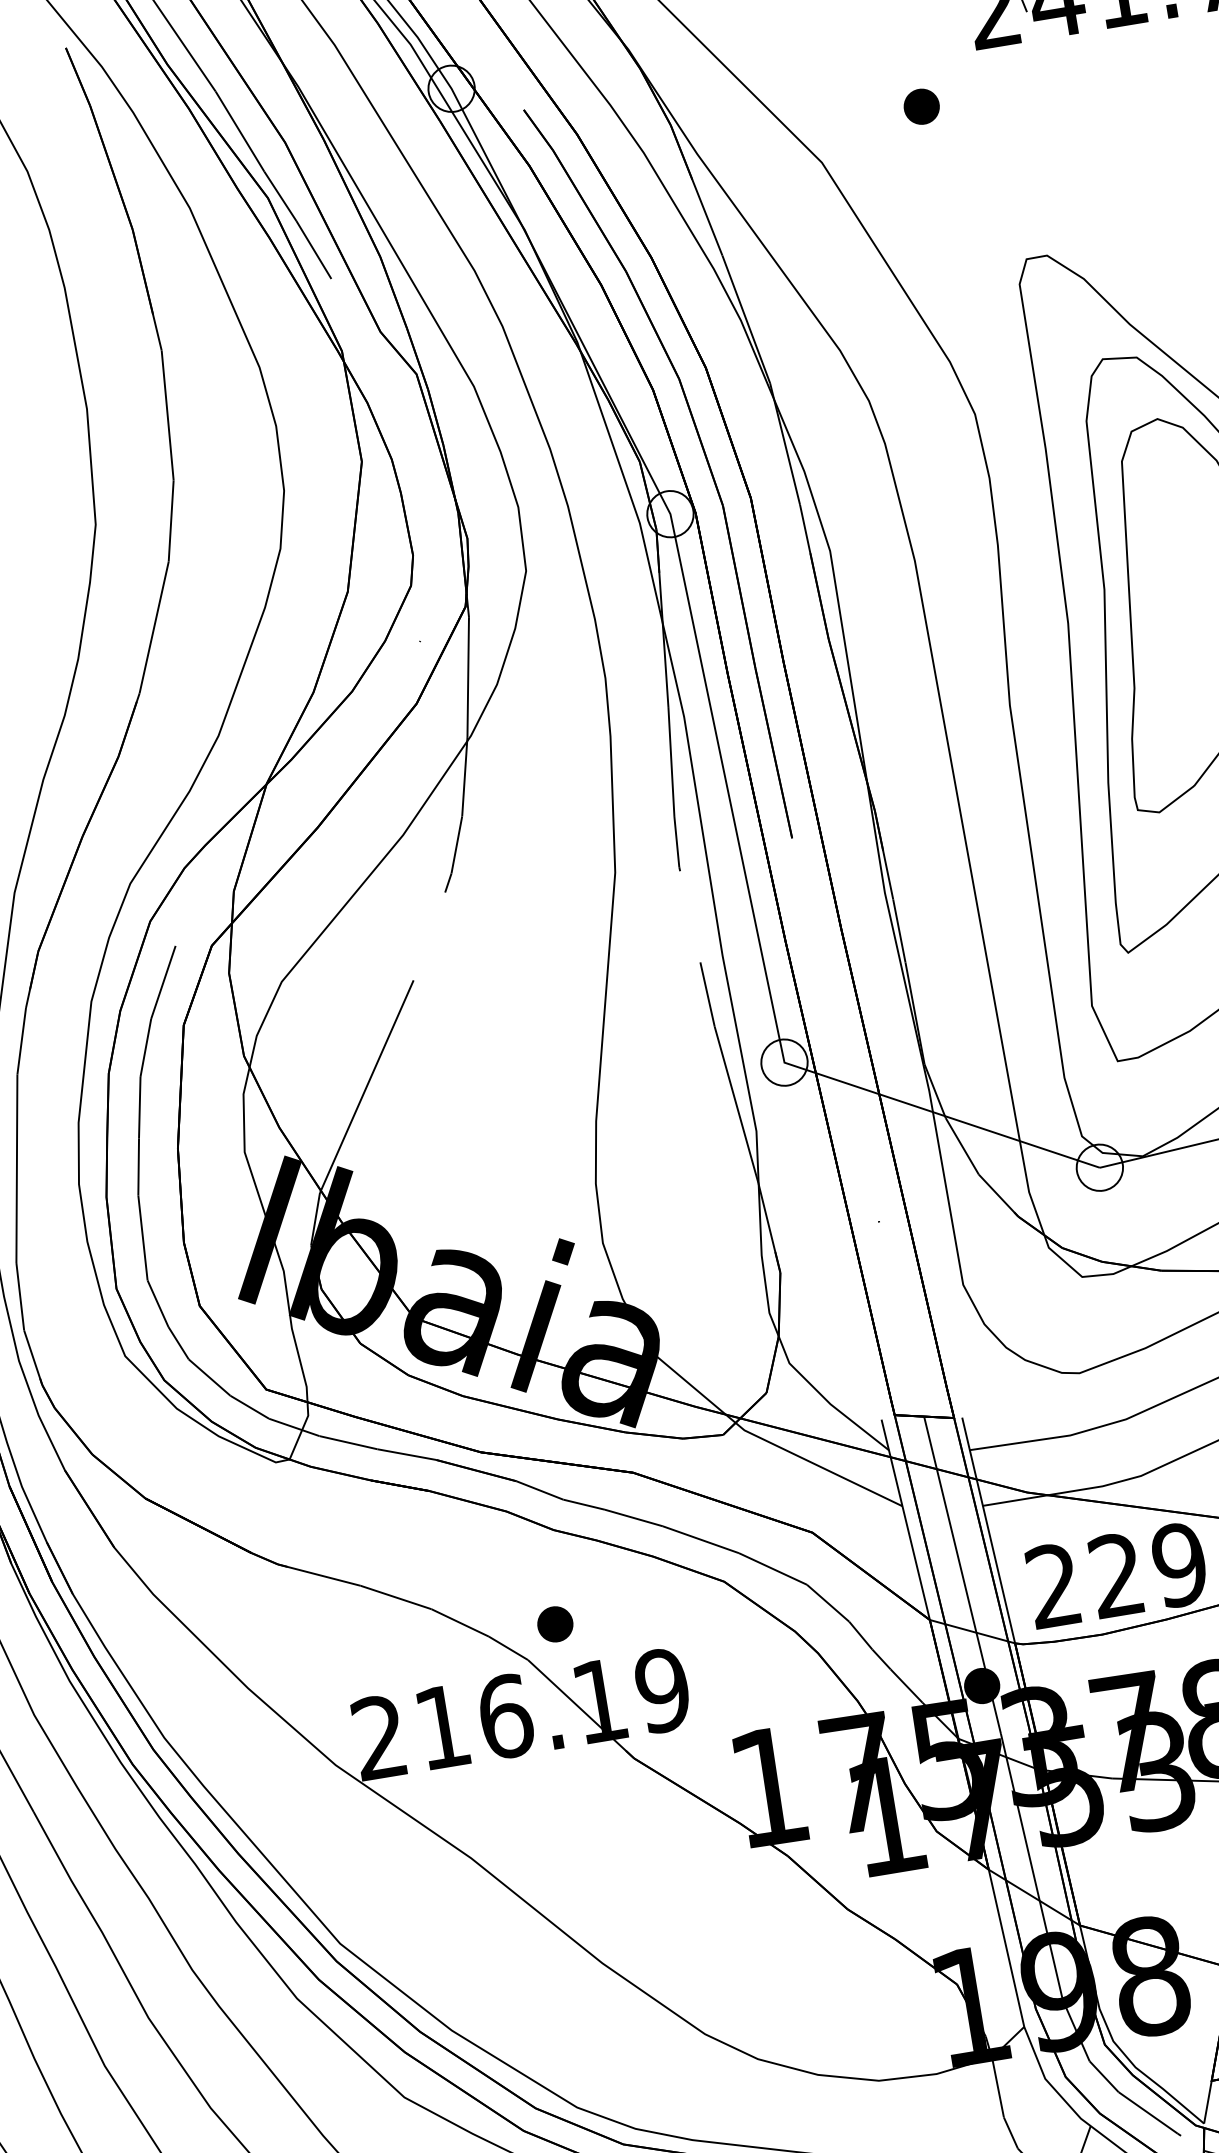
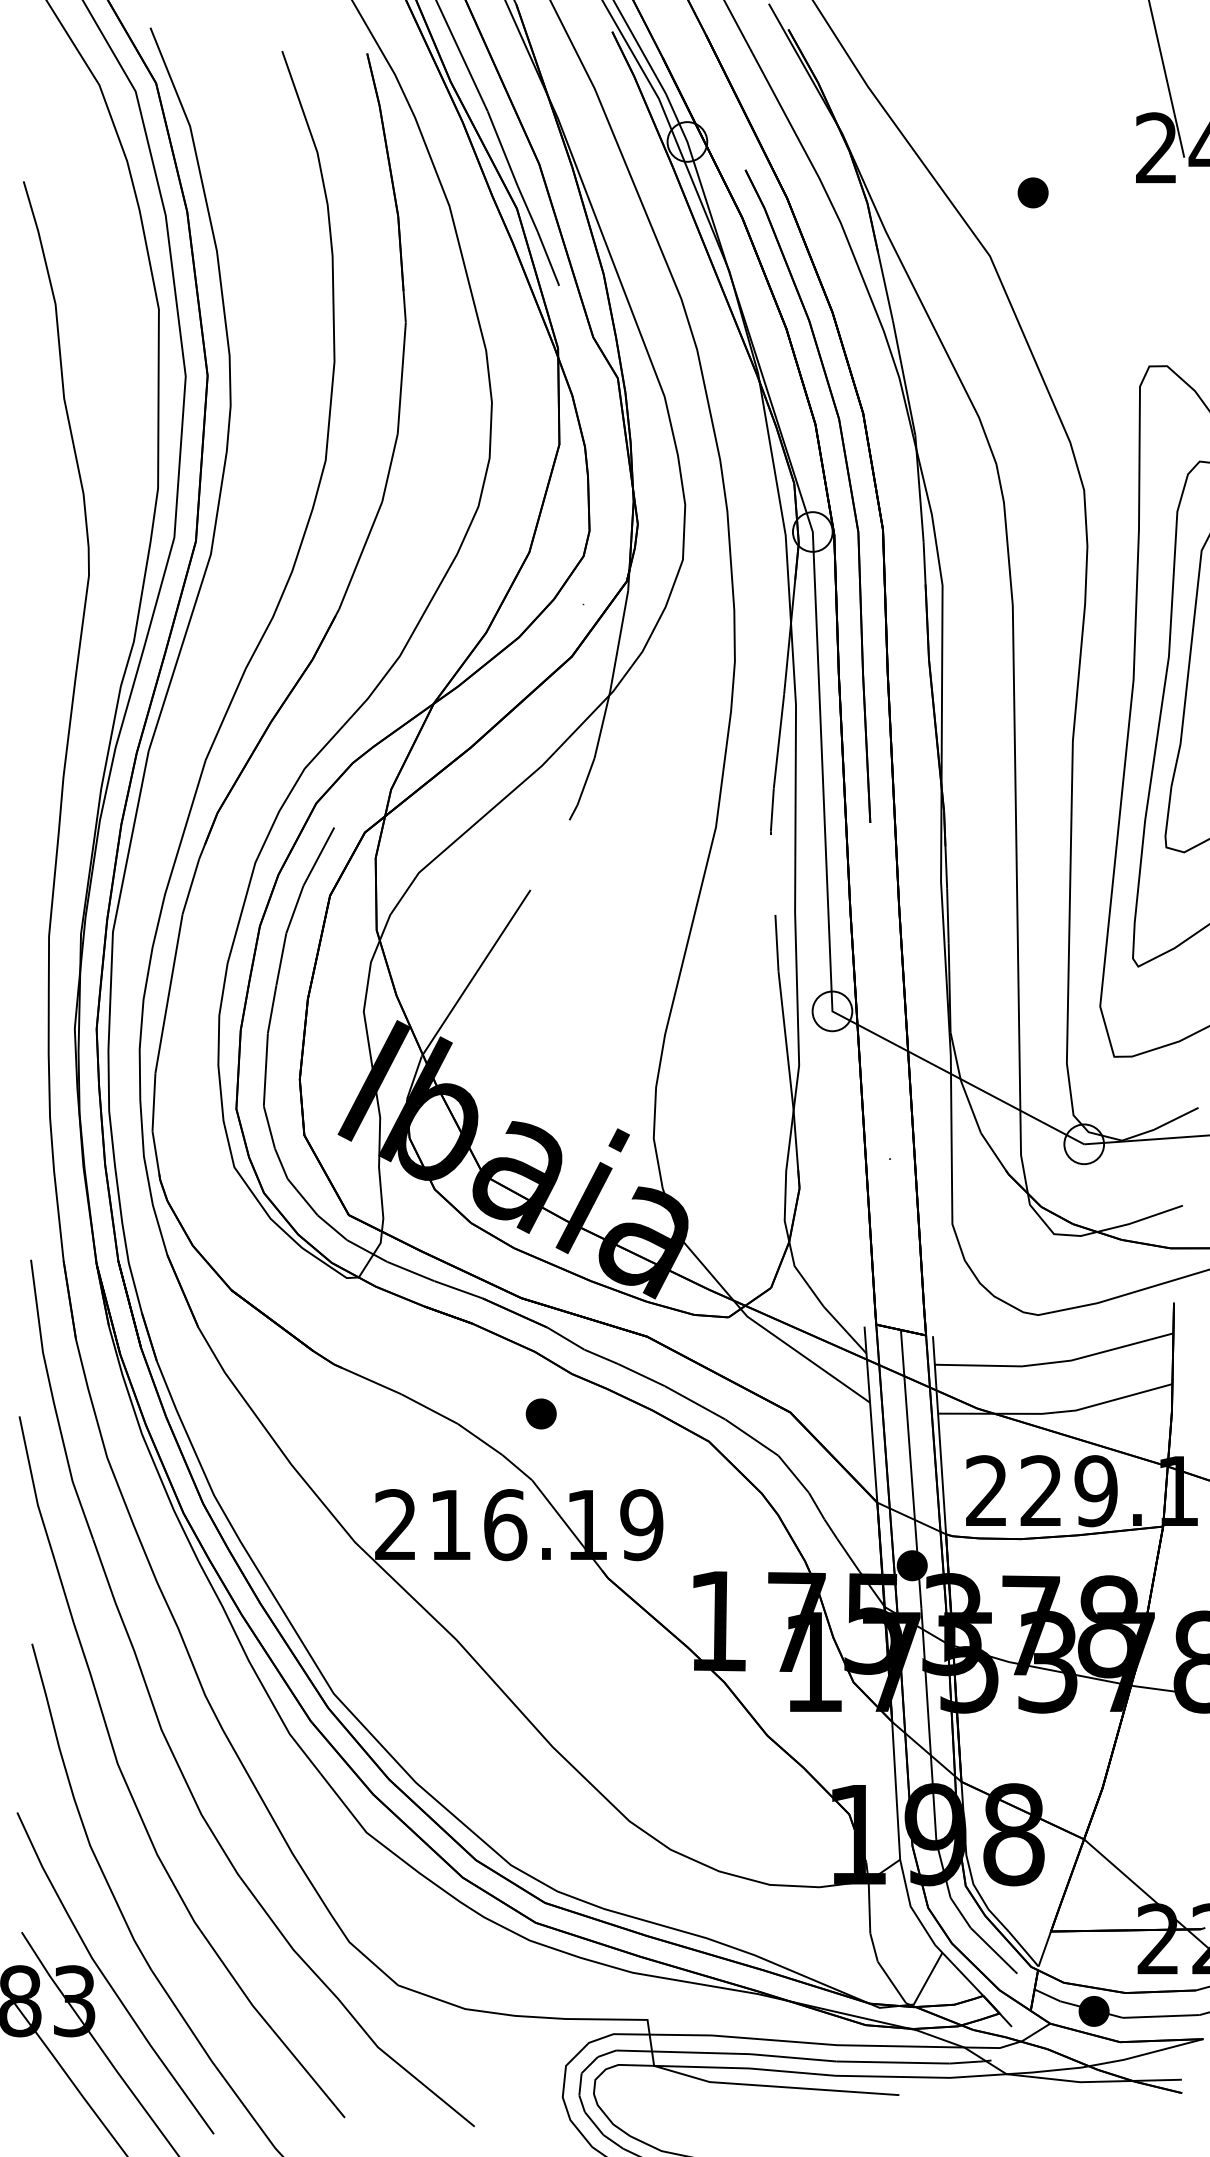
part: (920, 106) -> (1032, 192), moved
part: (554, 1623) -> (540, 1413), moved

